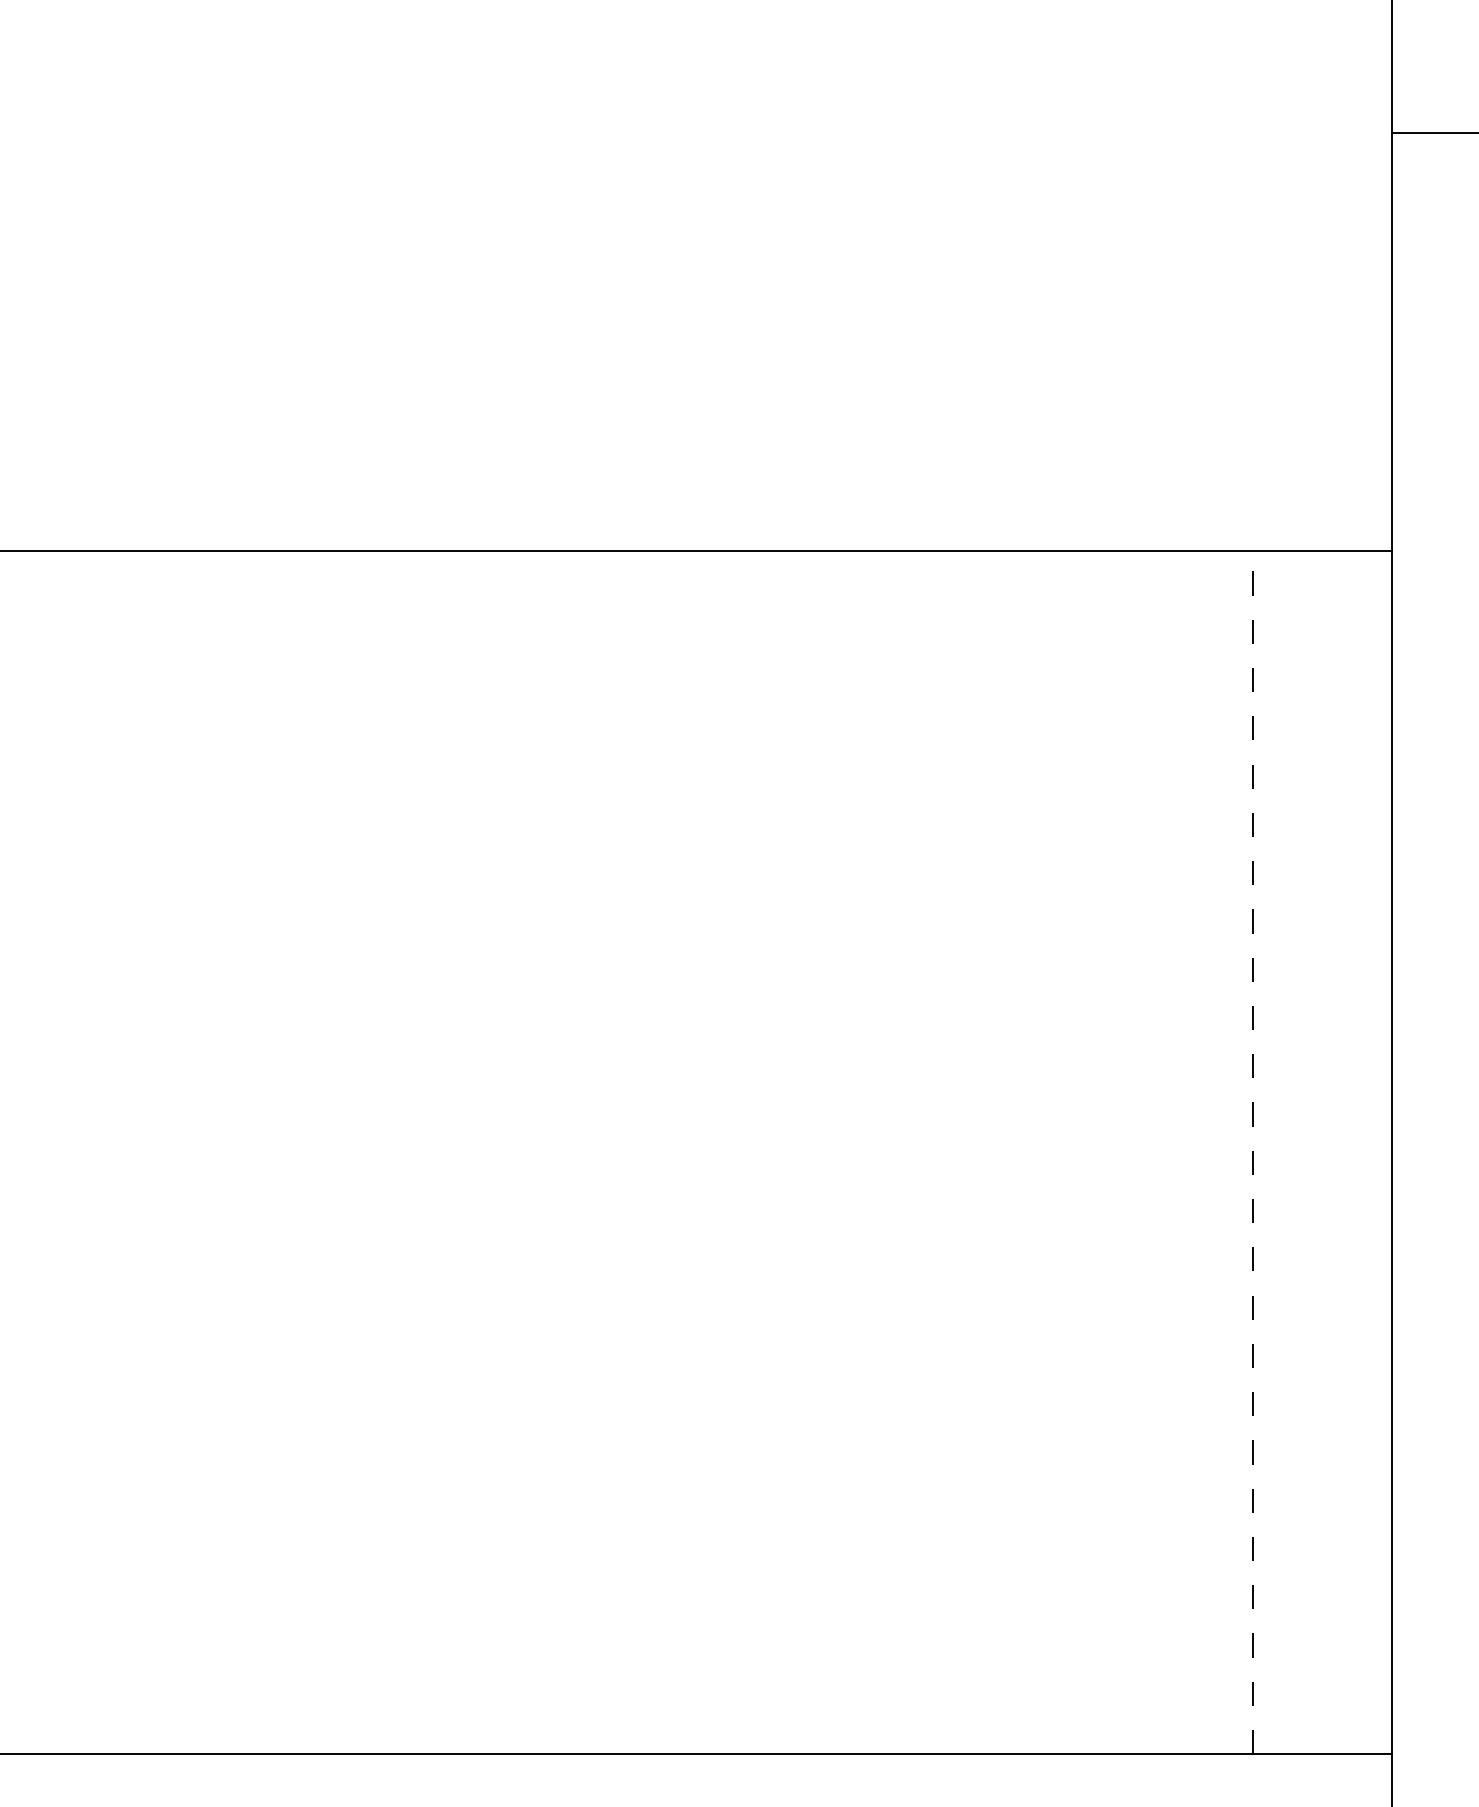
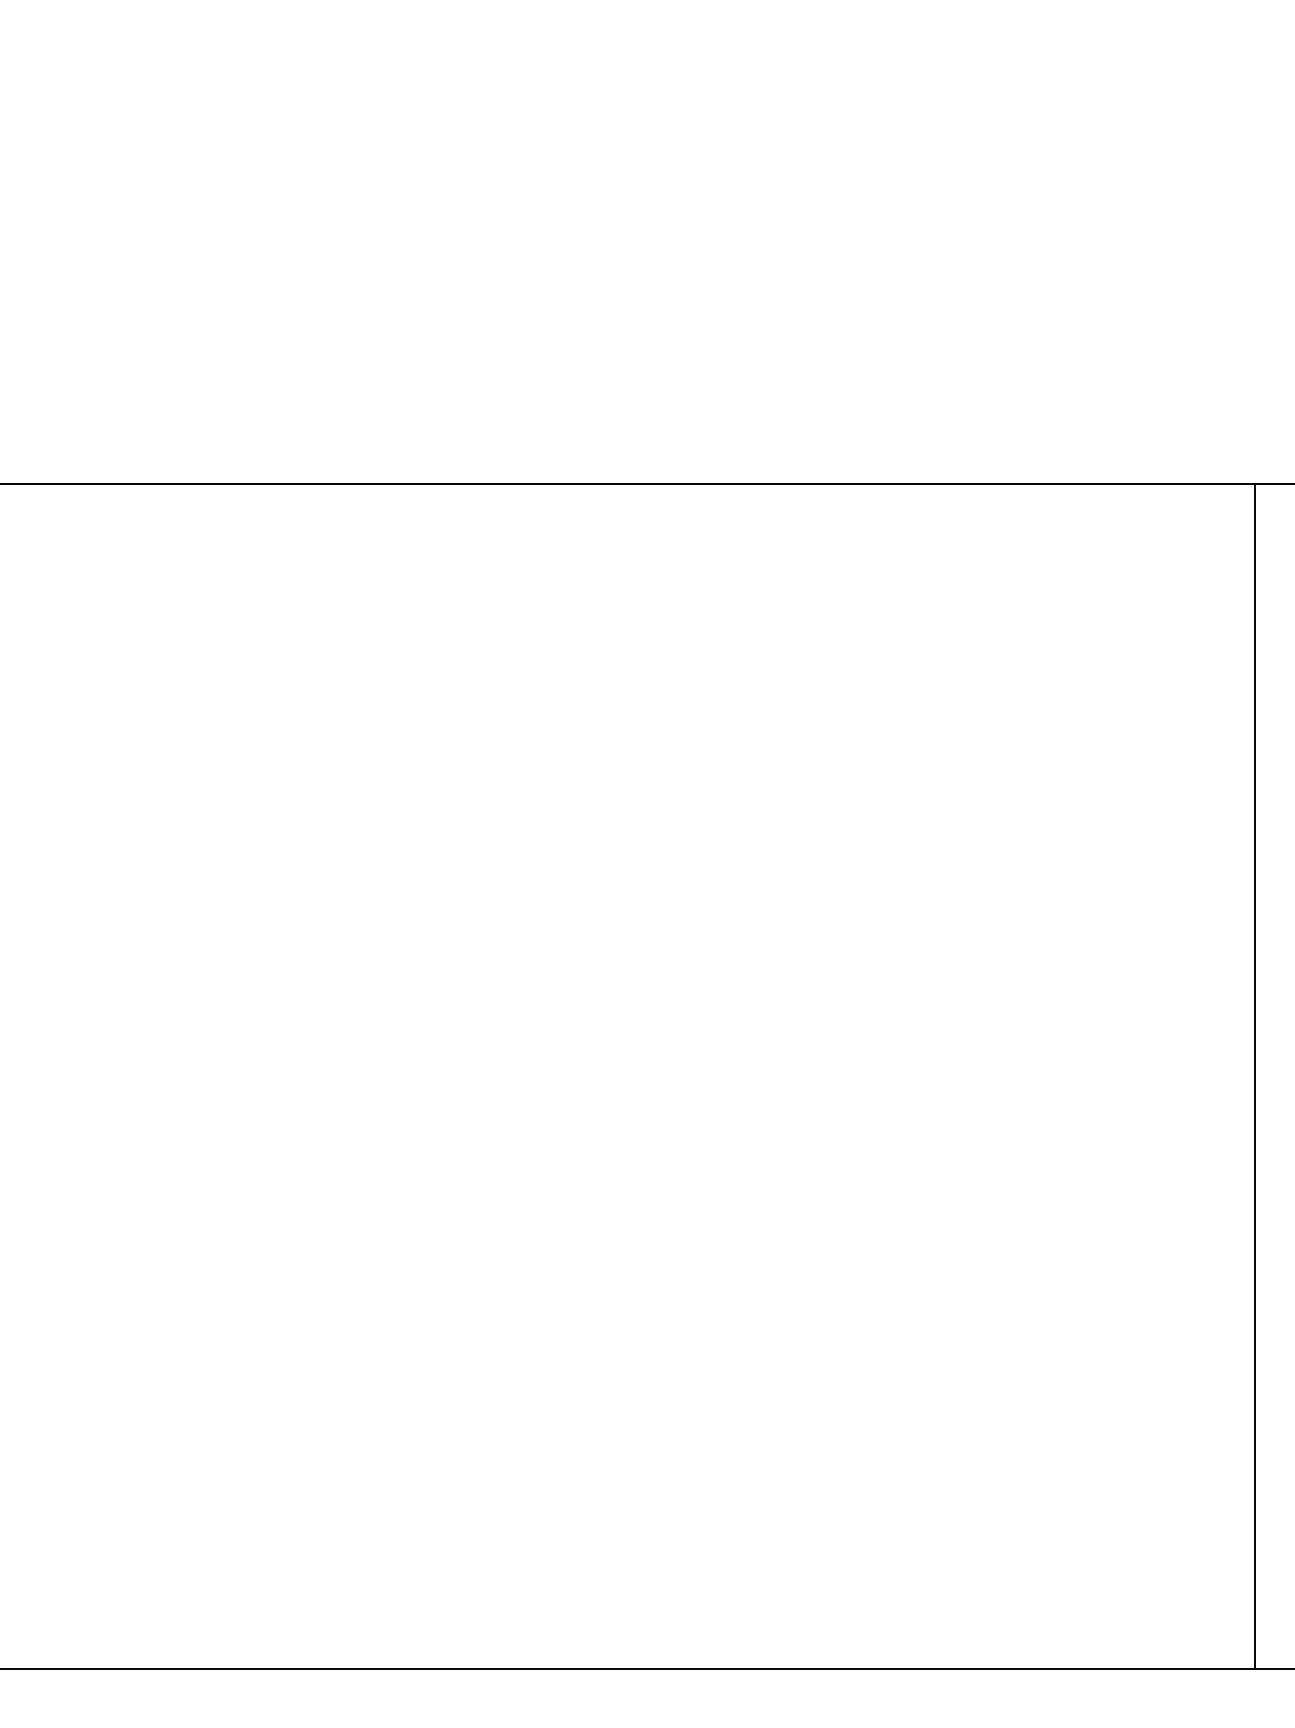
line: (1253, 1152) -> (1254, 1076), dashed -> solid

